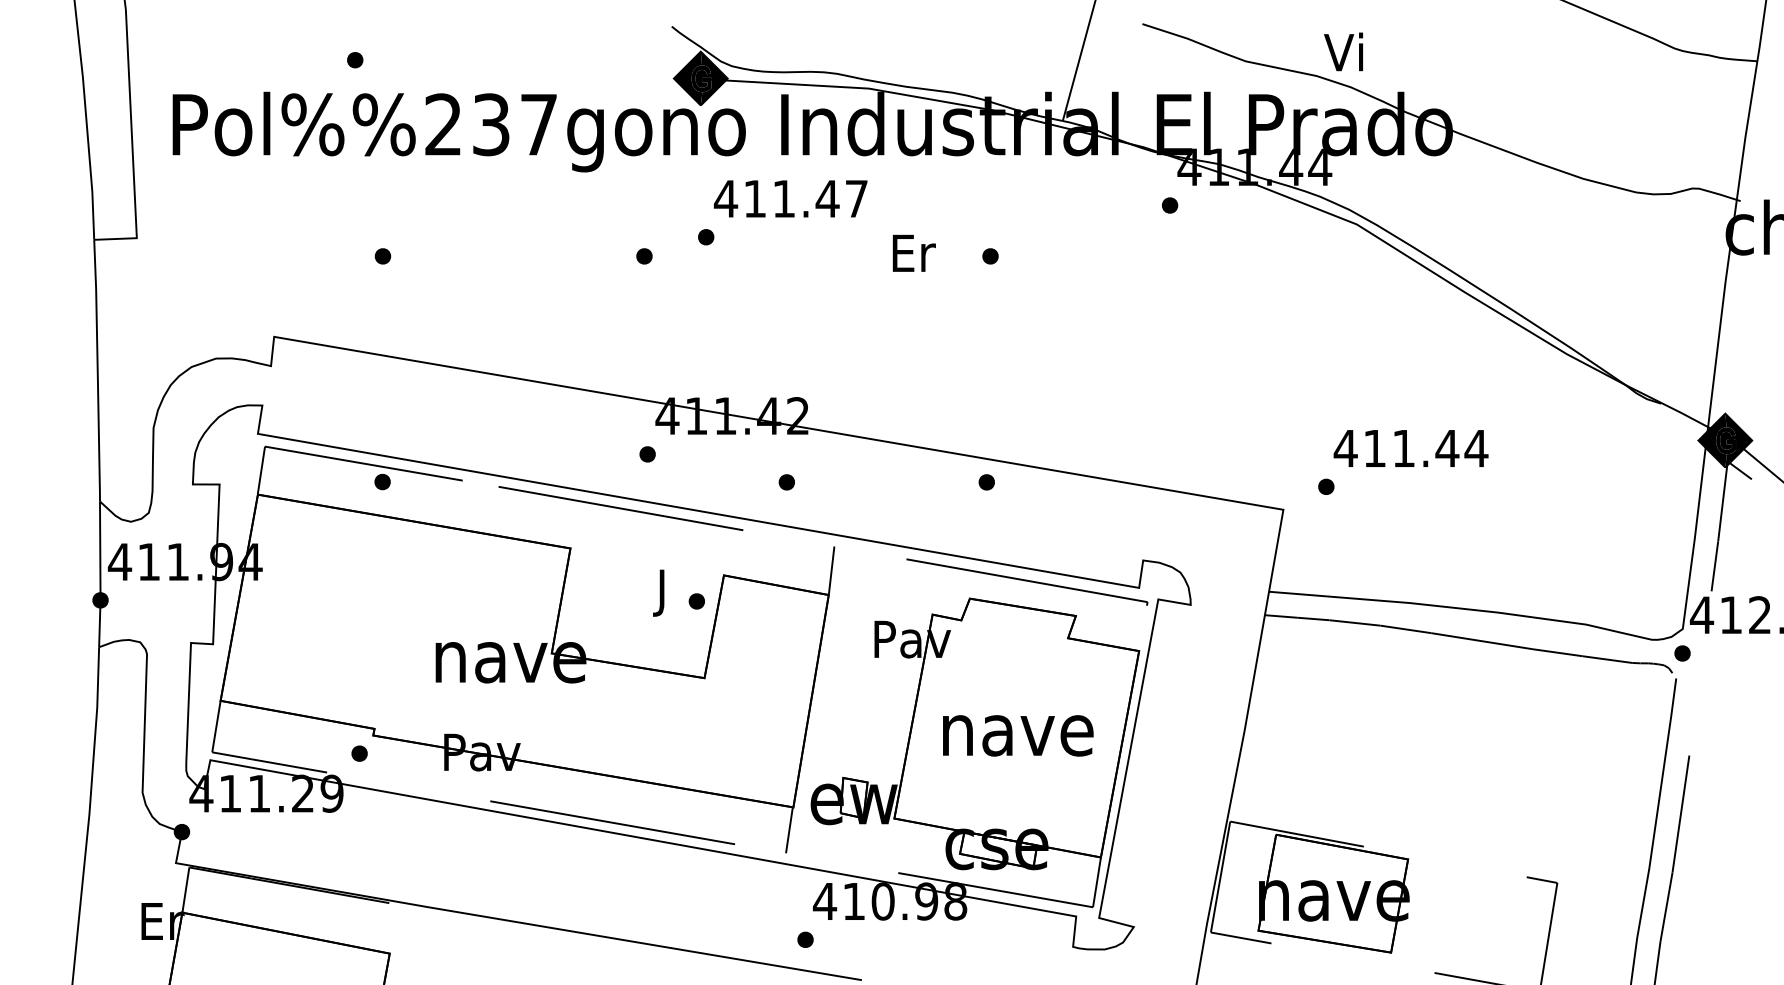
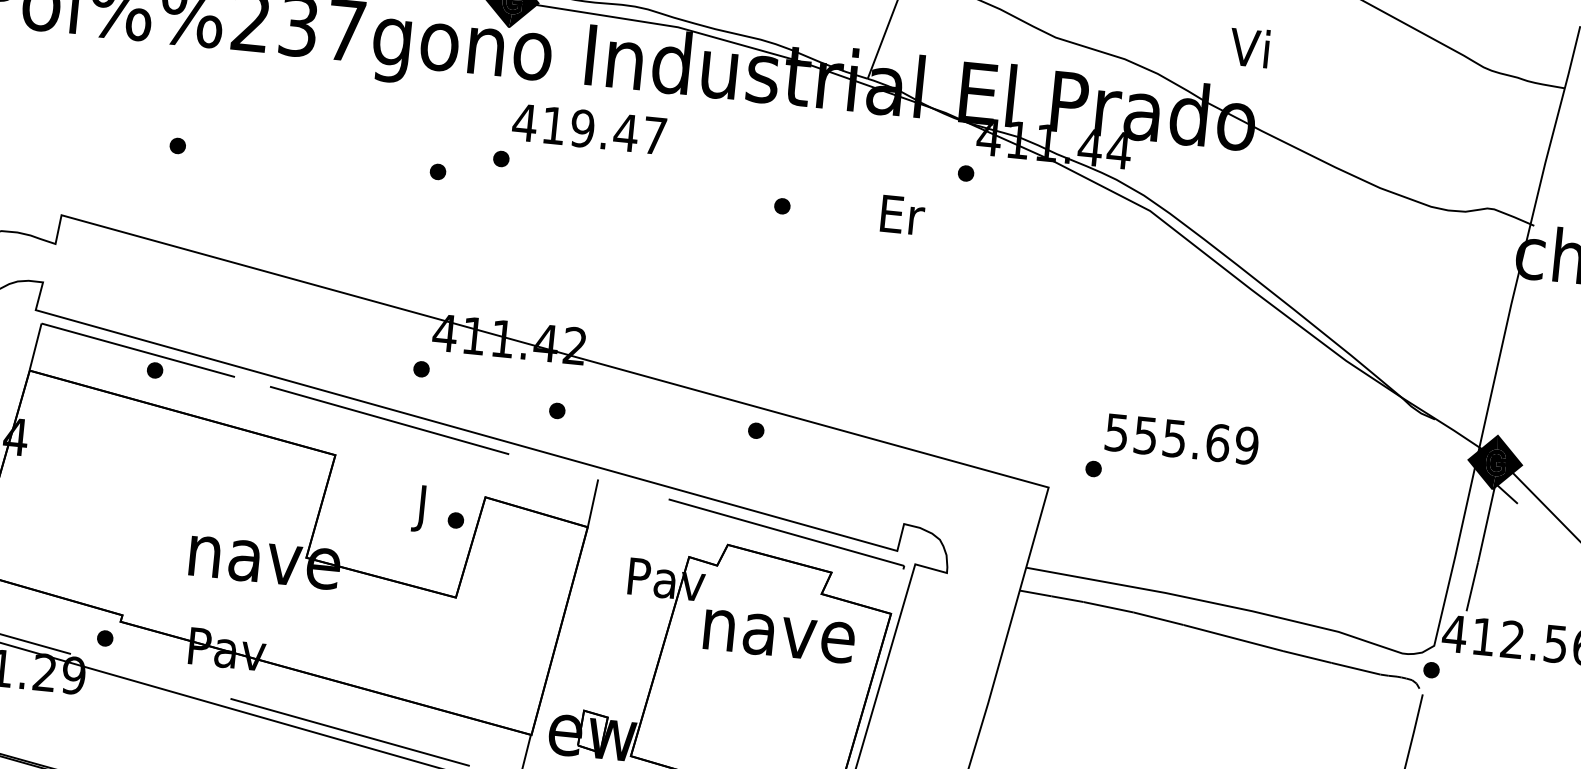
text: (1343, 51) -> (1249, 47), moved
text: (783, 198) -> (582, 128), 411.47 -> 419.47
text: (913, 252) -> (902, 214), moved
text: (1410, 448) -> (1181, 439), 411.44 -> 555.69
text: (1018, 735) -> (779, 636), moved

